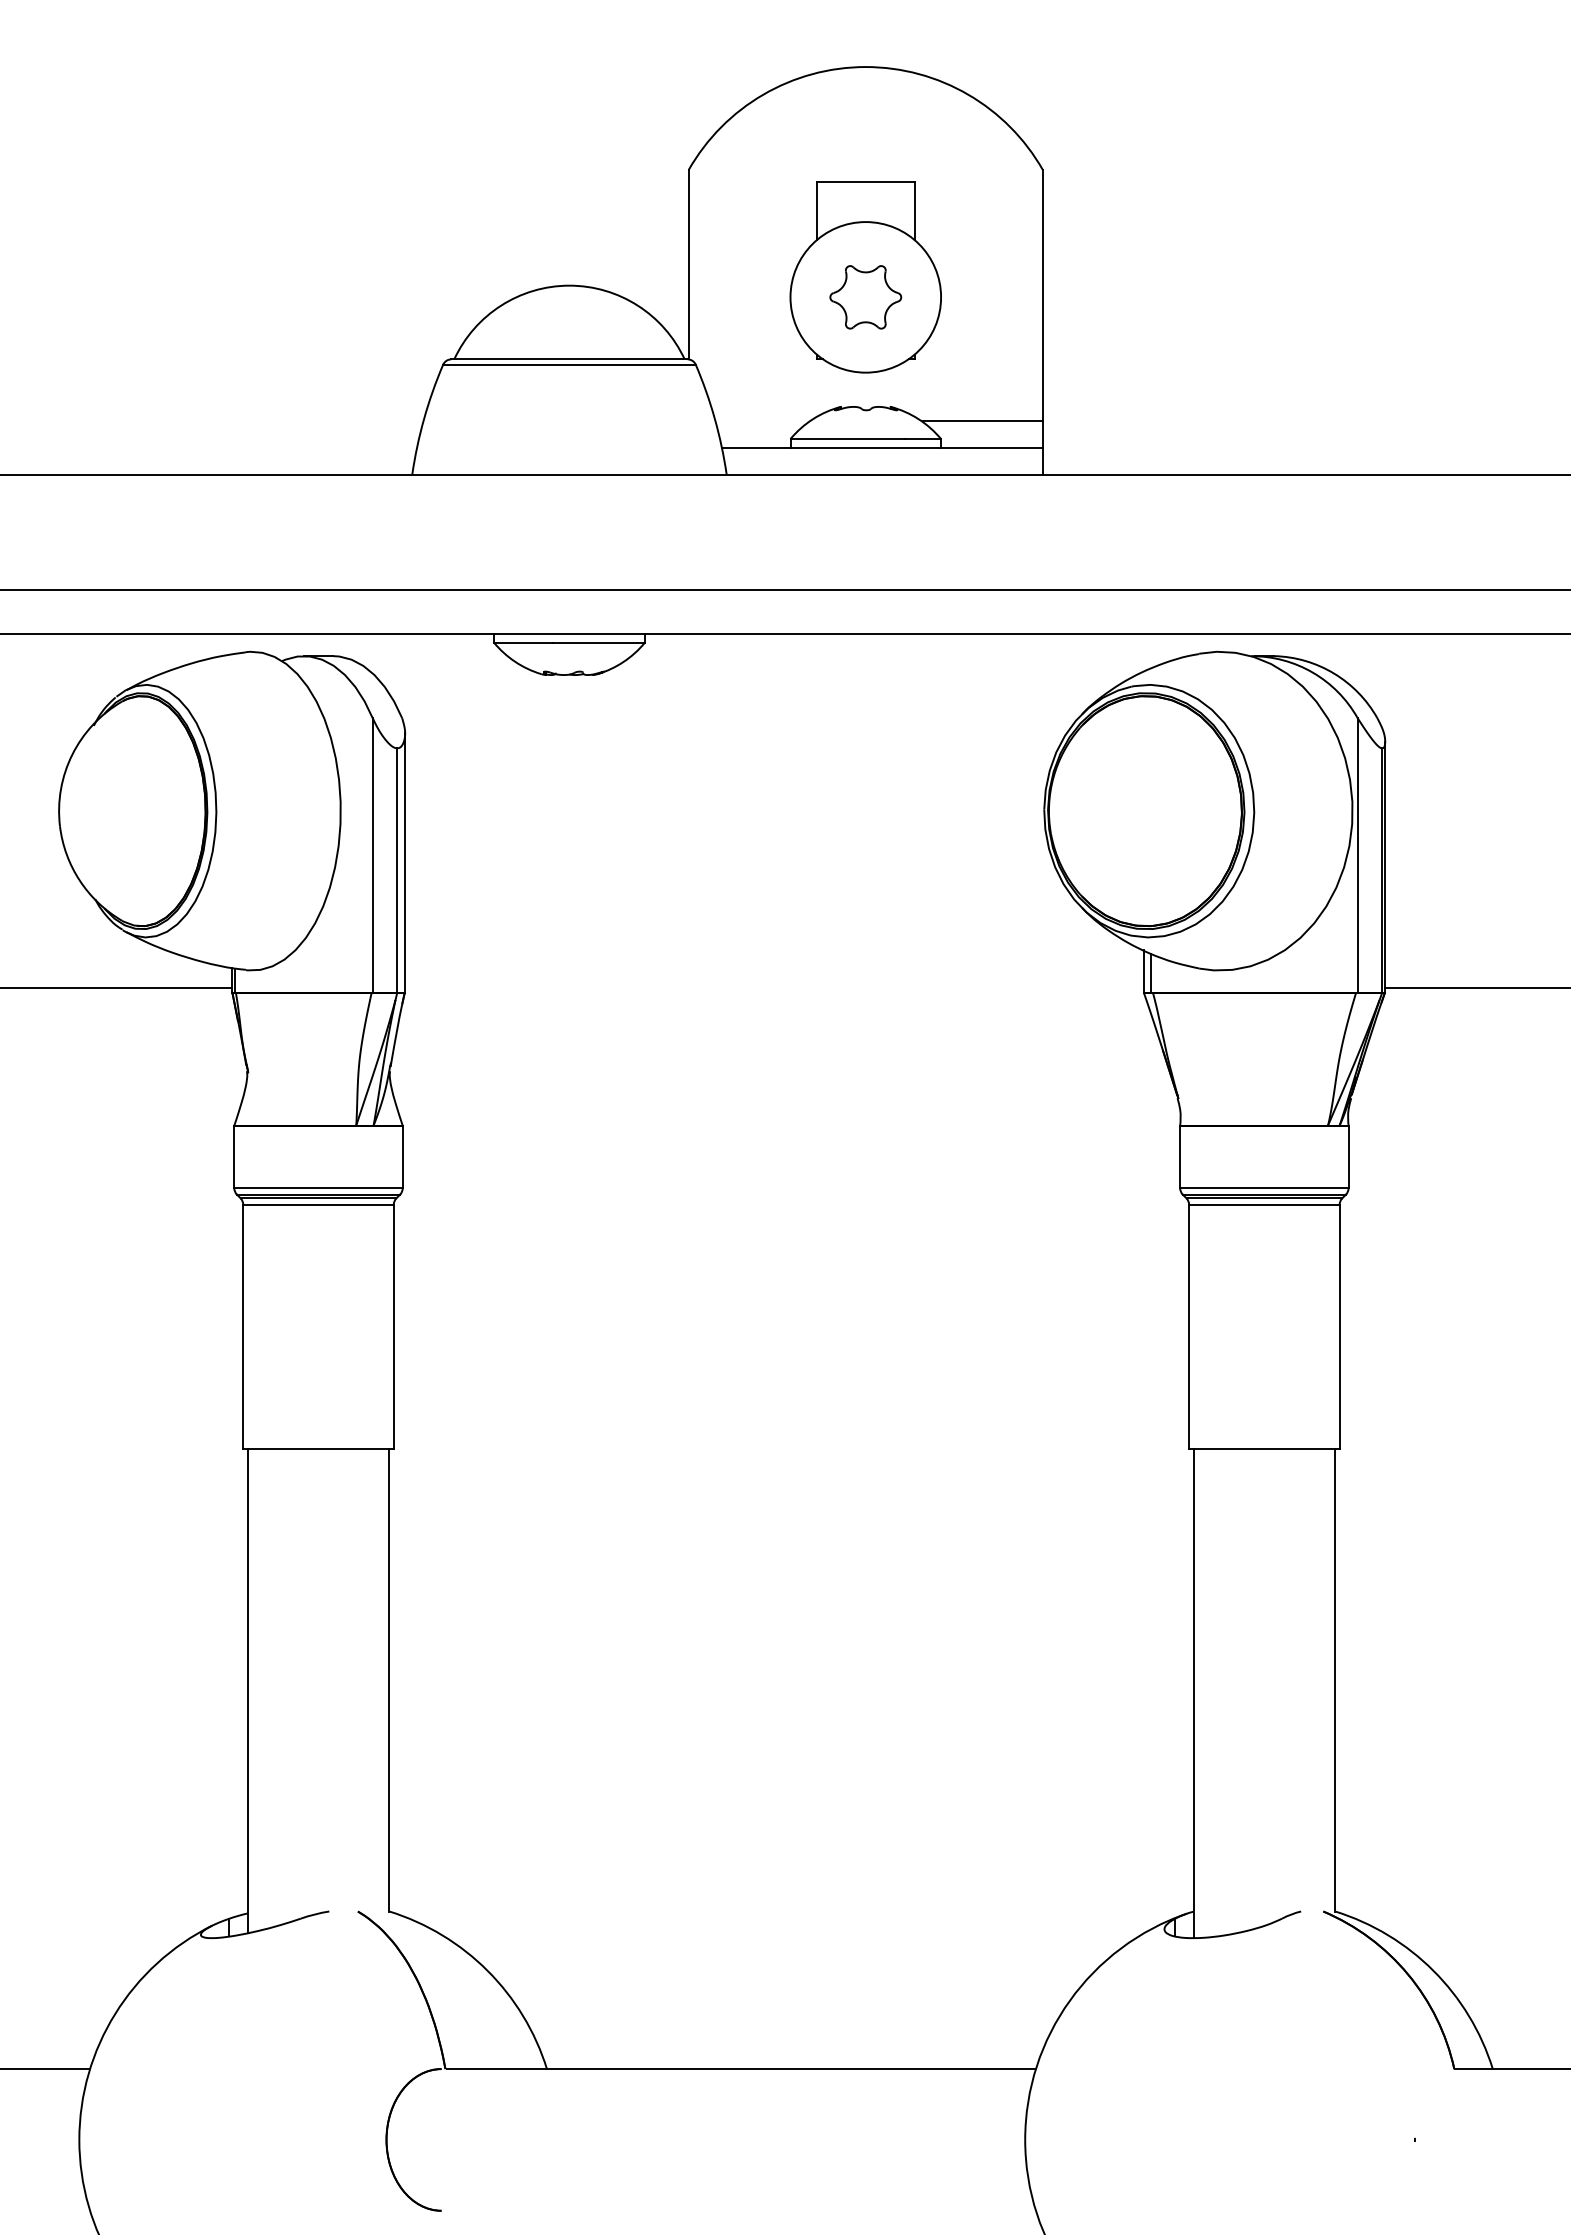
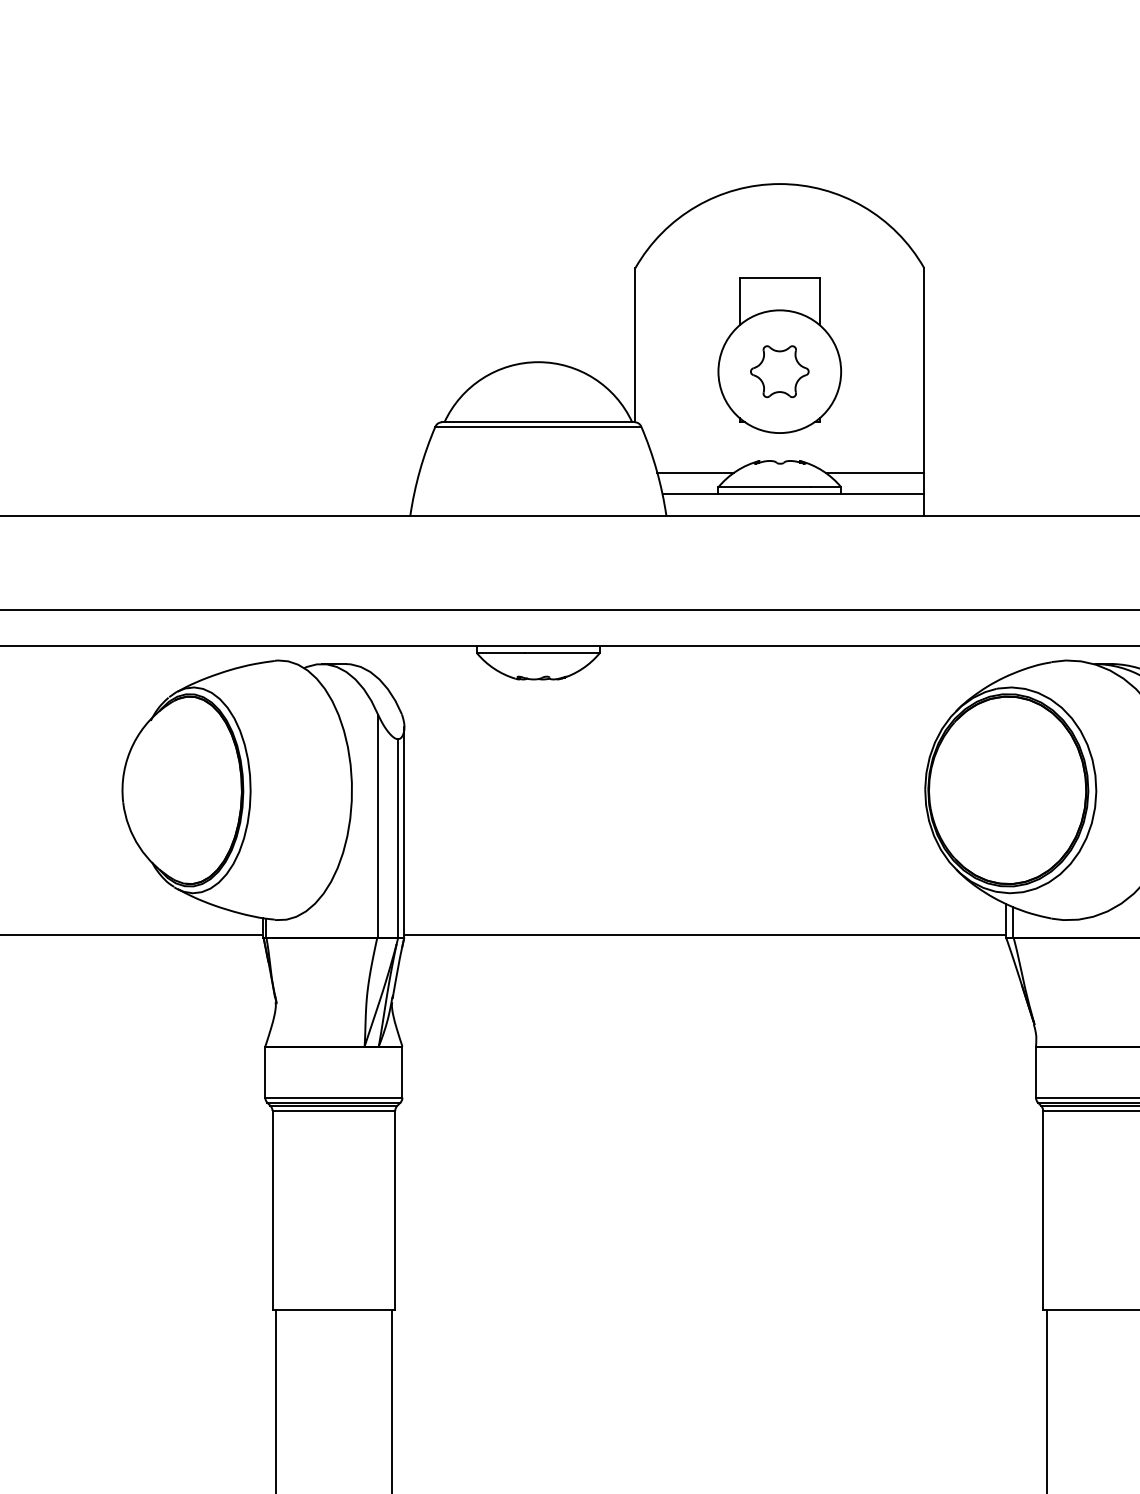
line: (762, 421) -> (695, 472), added
line: (774, 988) -> (705, 934), added

